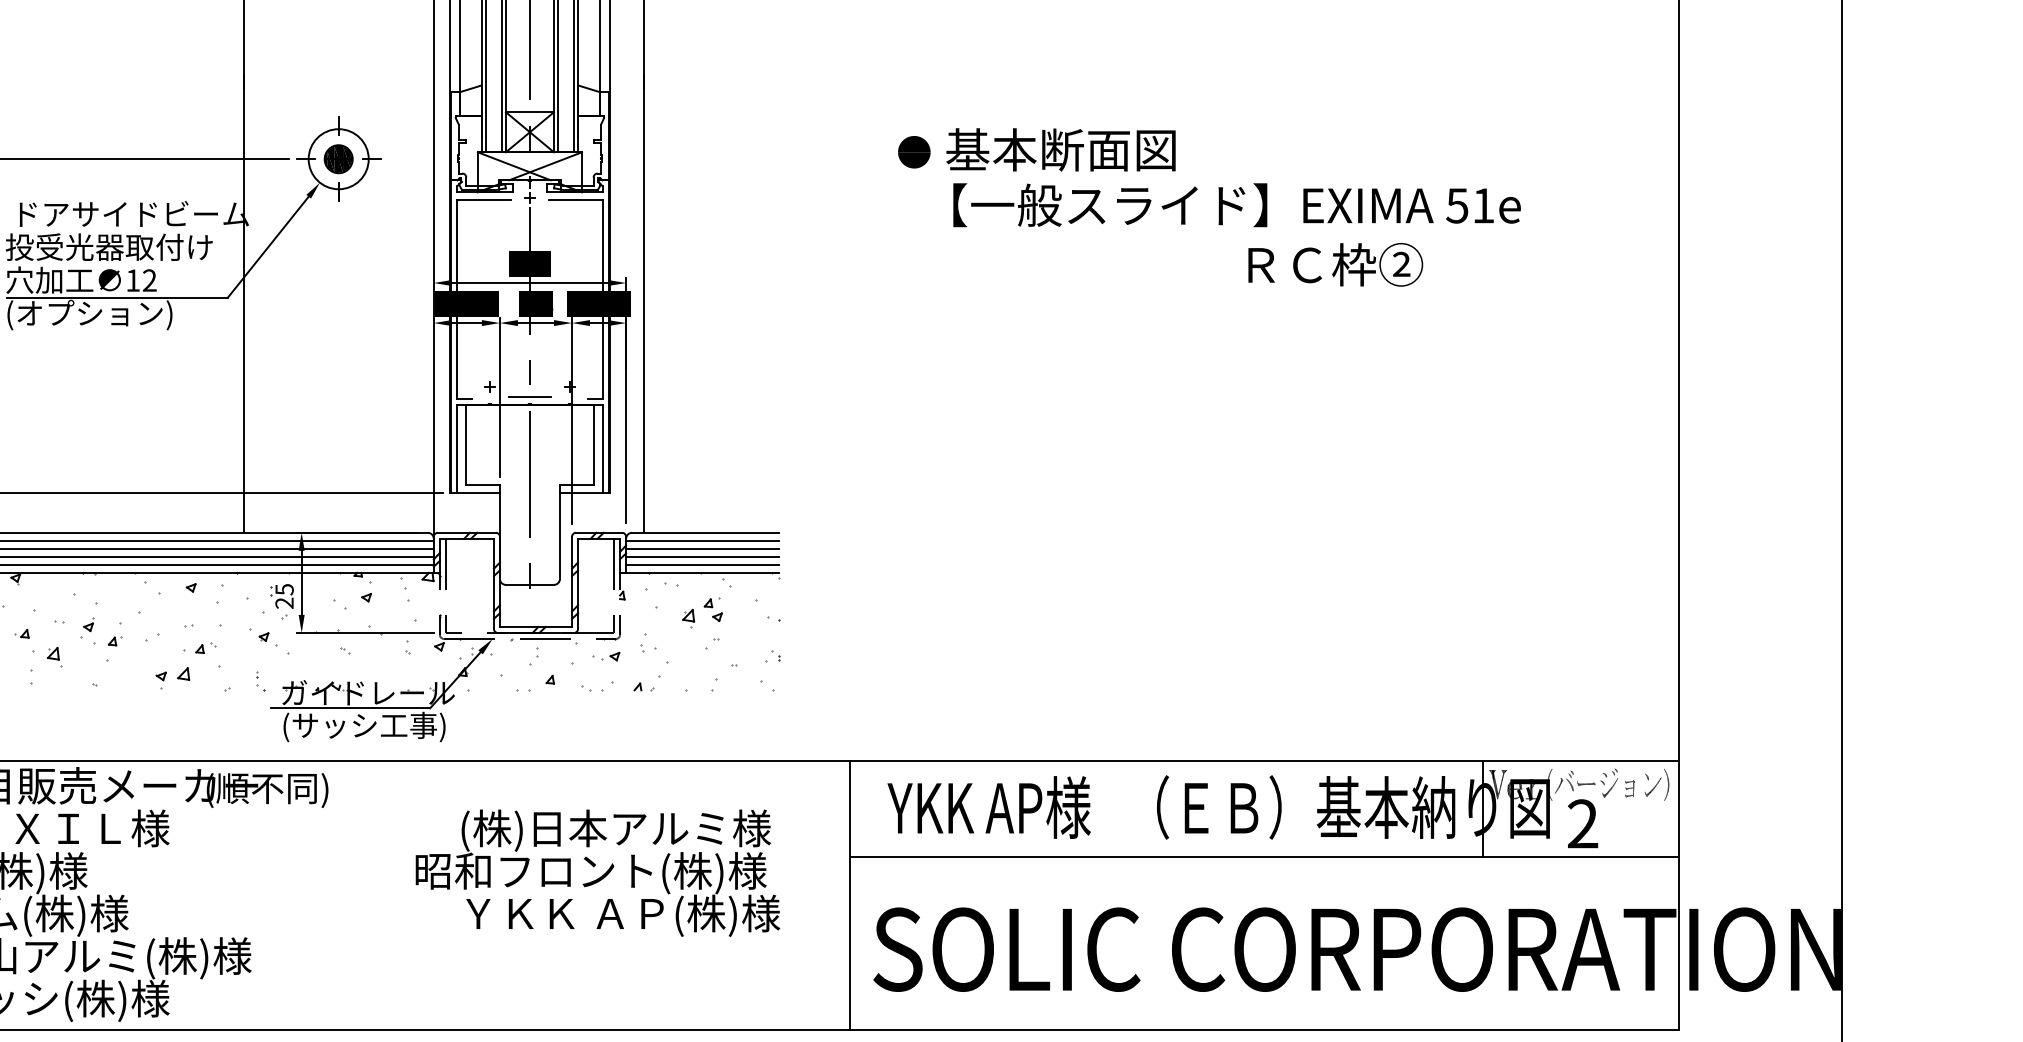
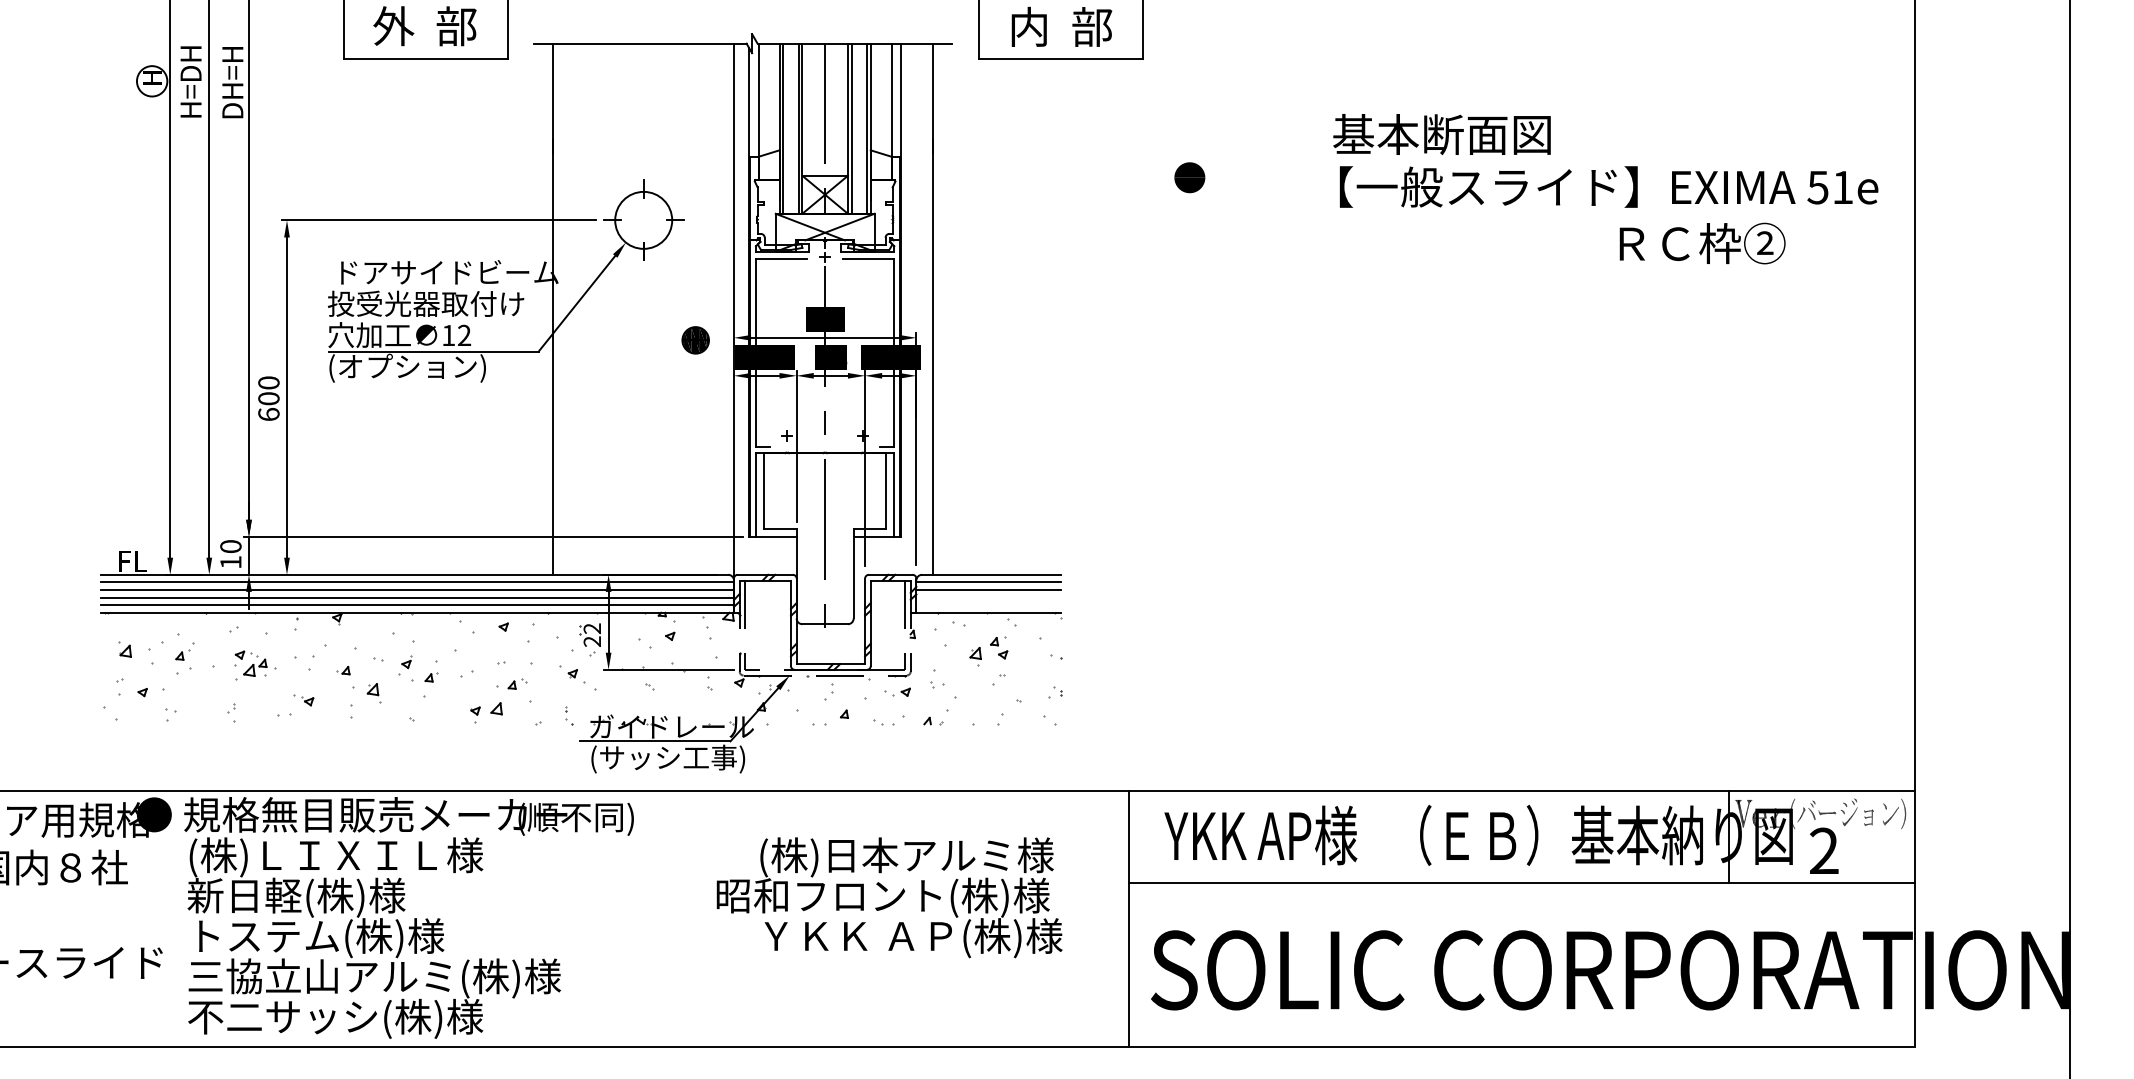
part: (913, 151) -> (1189, 177), moved
part: (338, 159) -> (695, 340), moved
text: (1233, 207) -> (1605, 189), moved
line: (529, 397) -> (824, 446), removed
line: (702, 556) -> (988, 597), removed
line: (702, 565) -> (988, 605), removed
text: (284, 589) -> (592, 628), 25 -> 22

